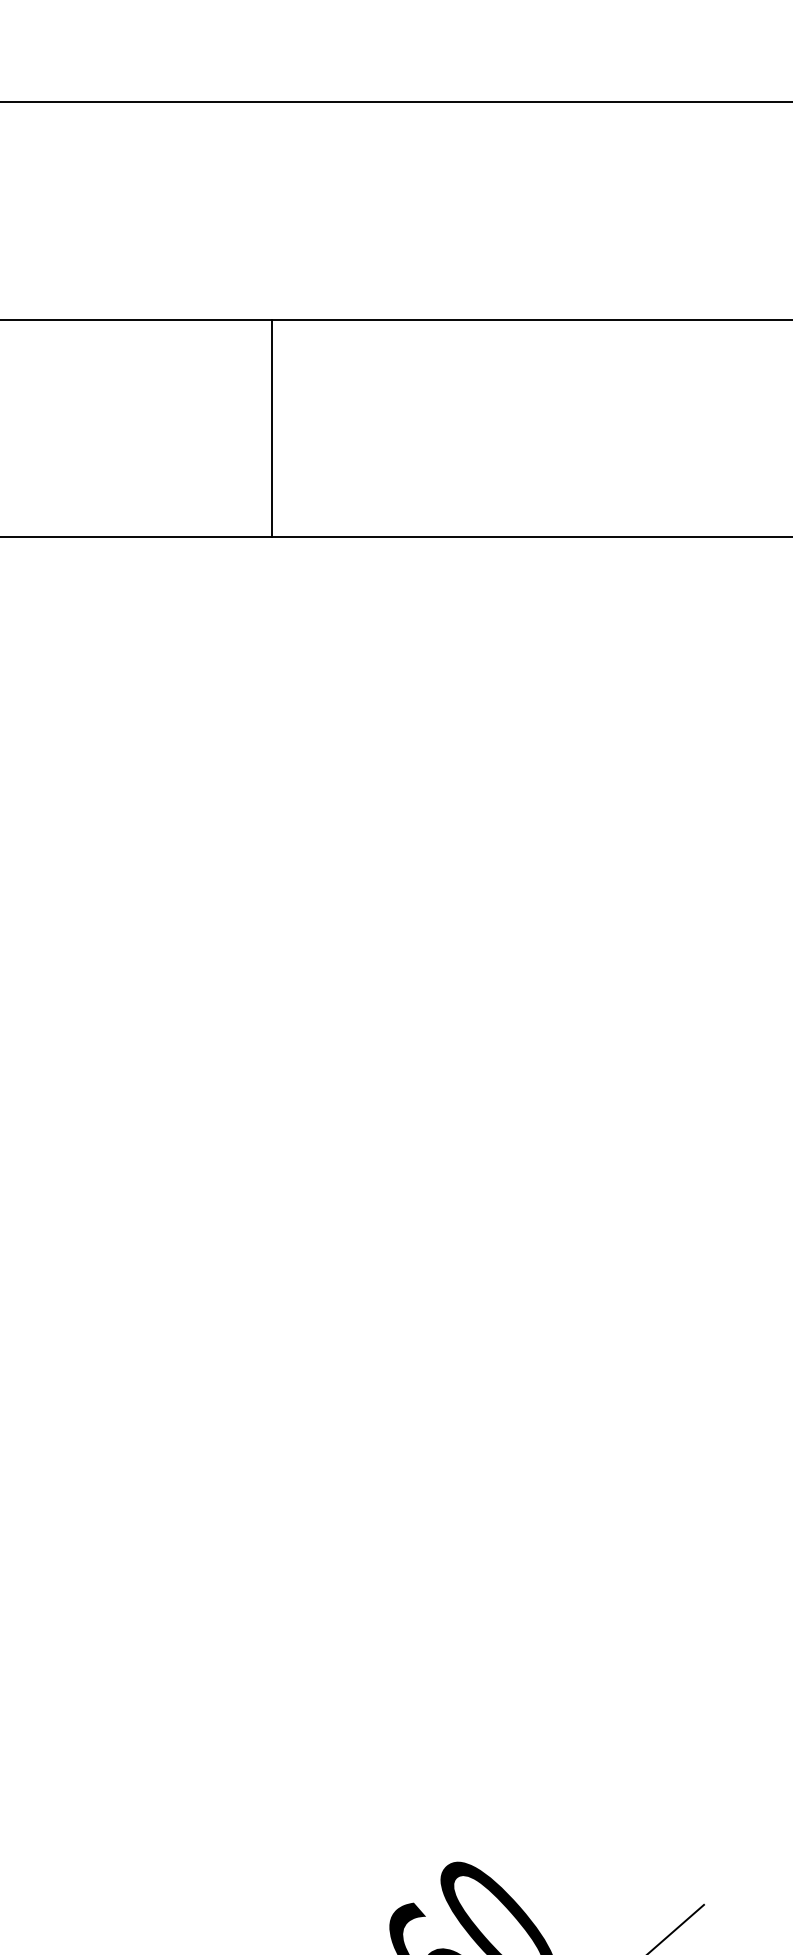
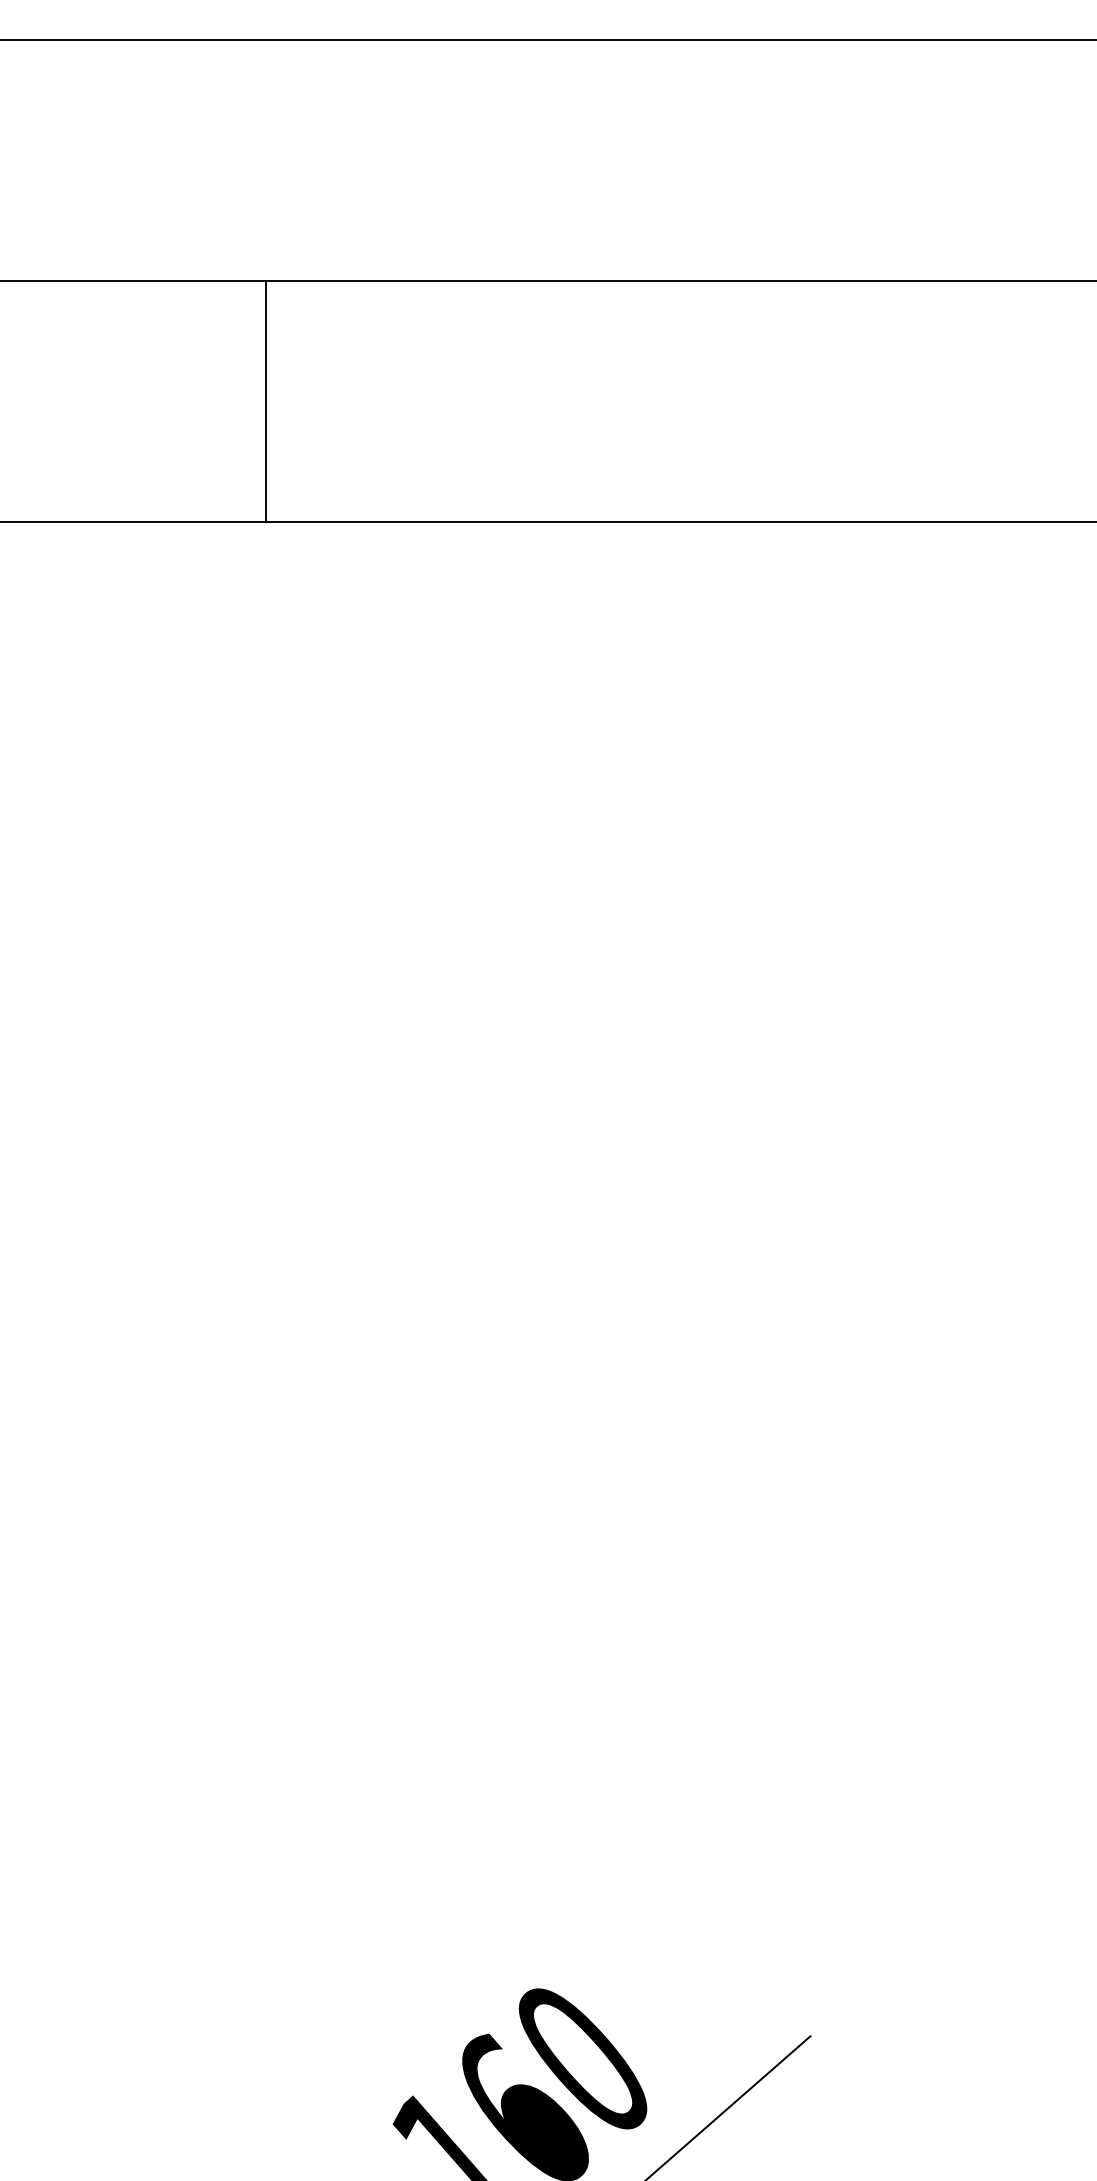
line: (271, 428) -> (265, 401), moved

